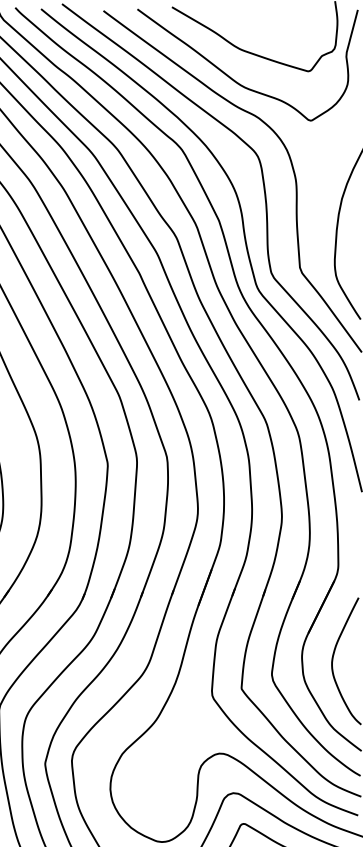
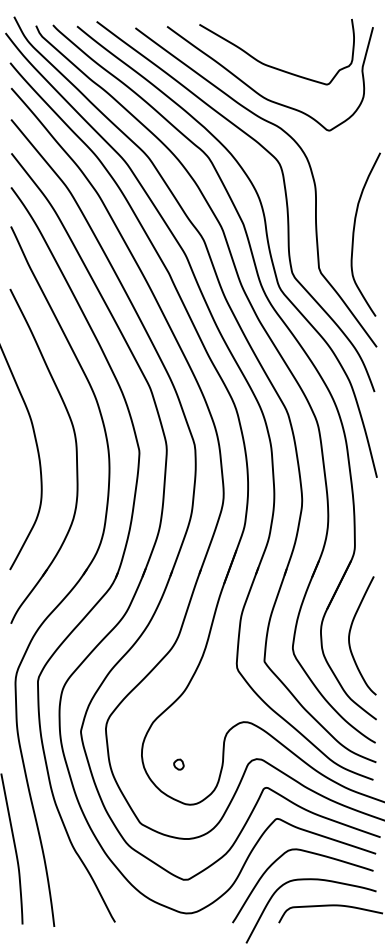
part: (149, 798) -> (178, 764), added

